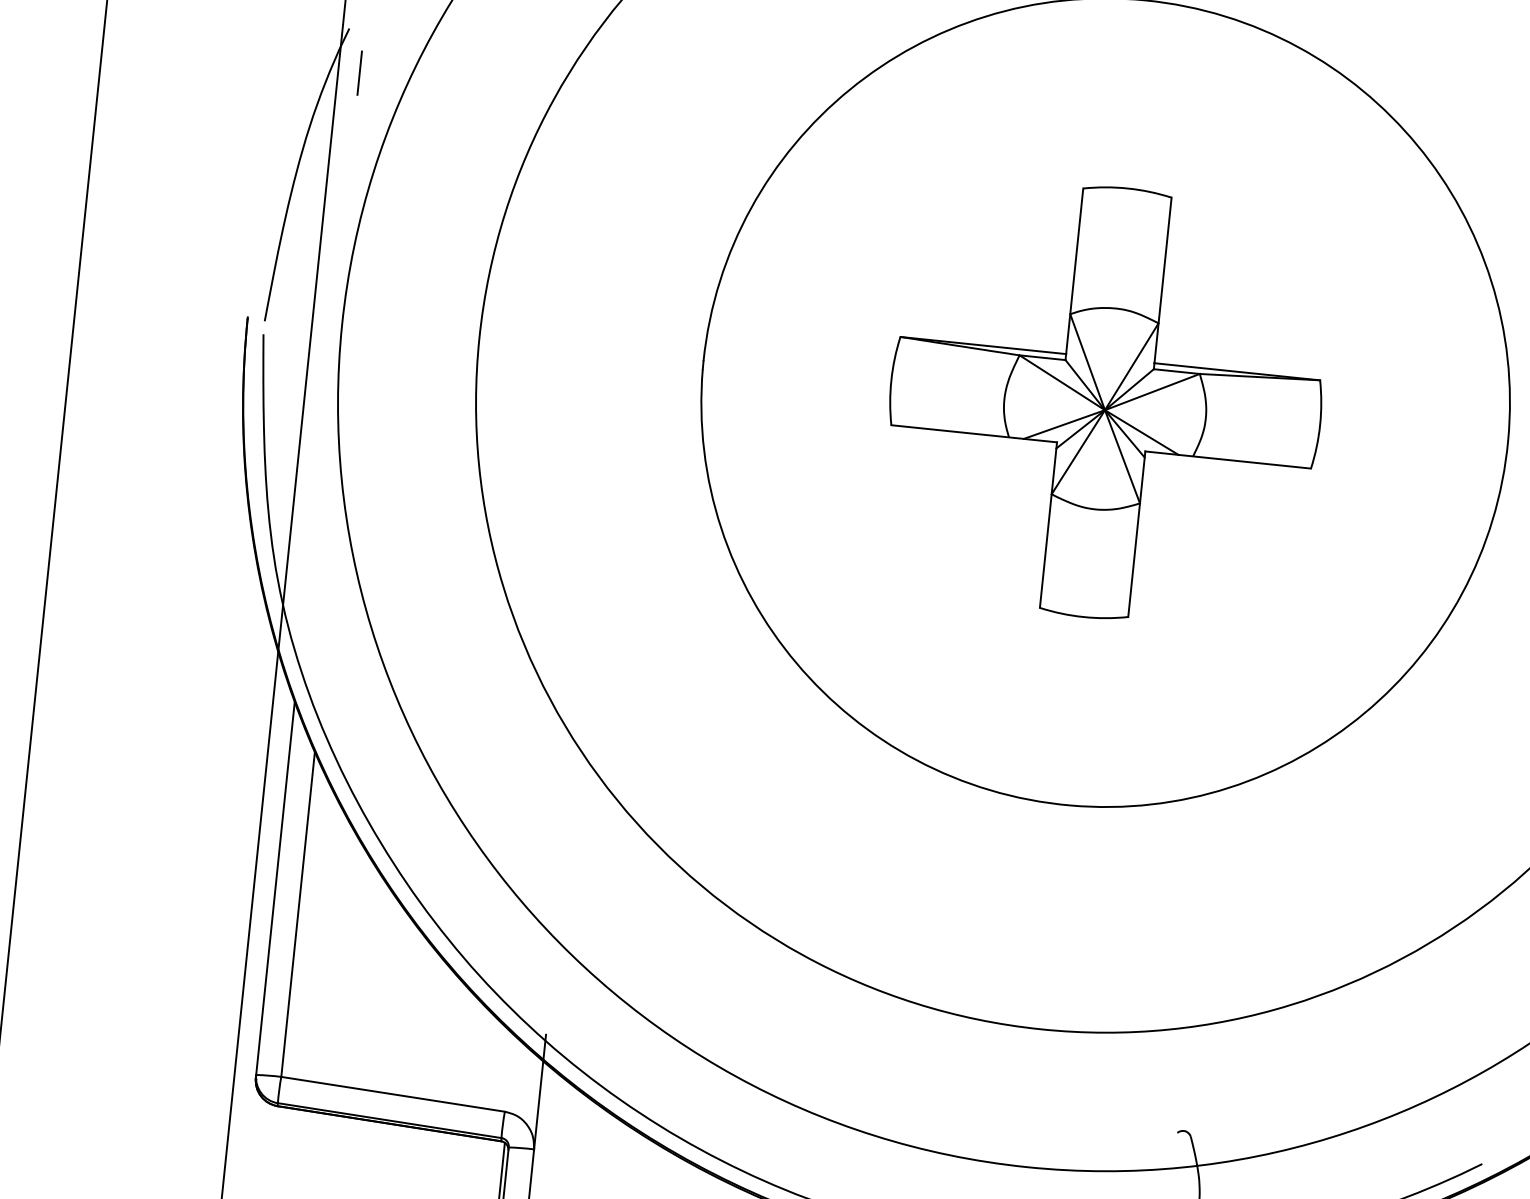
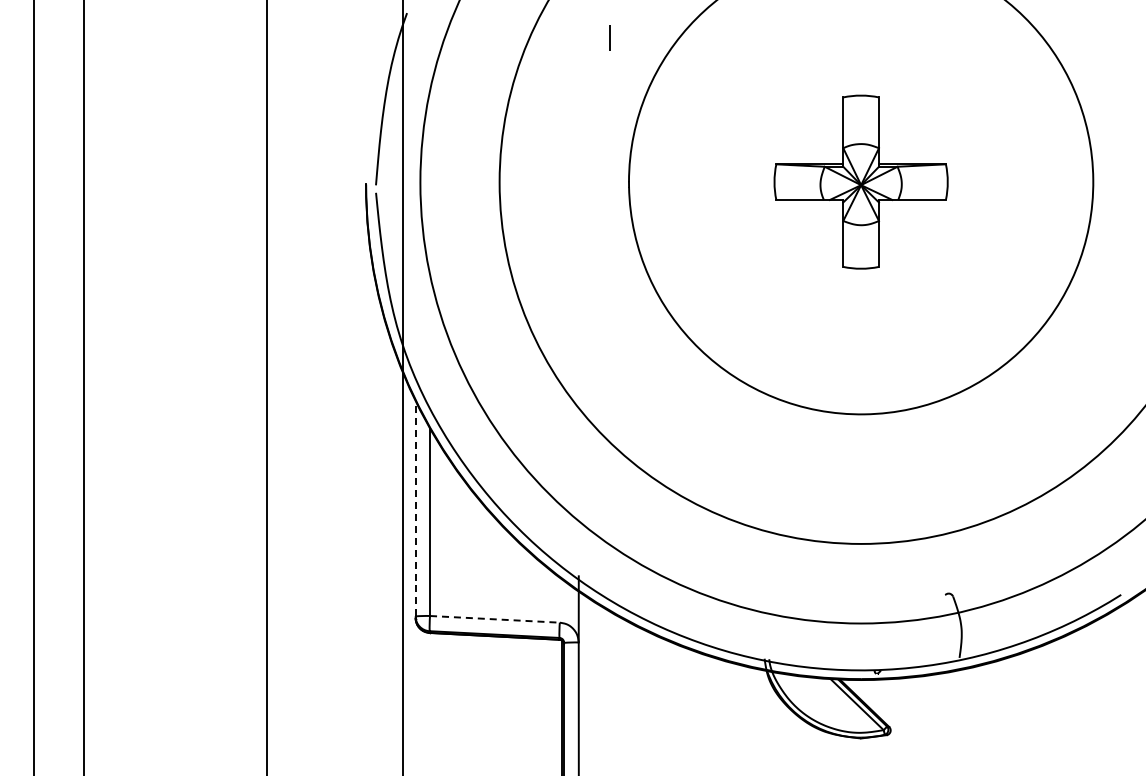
line: (359, 72) -> (609, 37), moved
part: (1104, 401) -> (860, 181), size x0.7
line: (275, 888) -> (415, 508), solid -> dashed
line: (392, 1094) -> (494, 619), solid -> dashed

